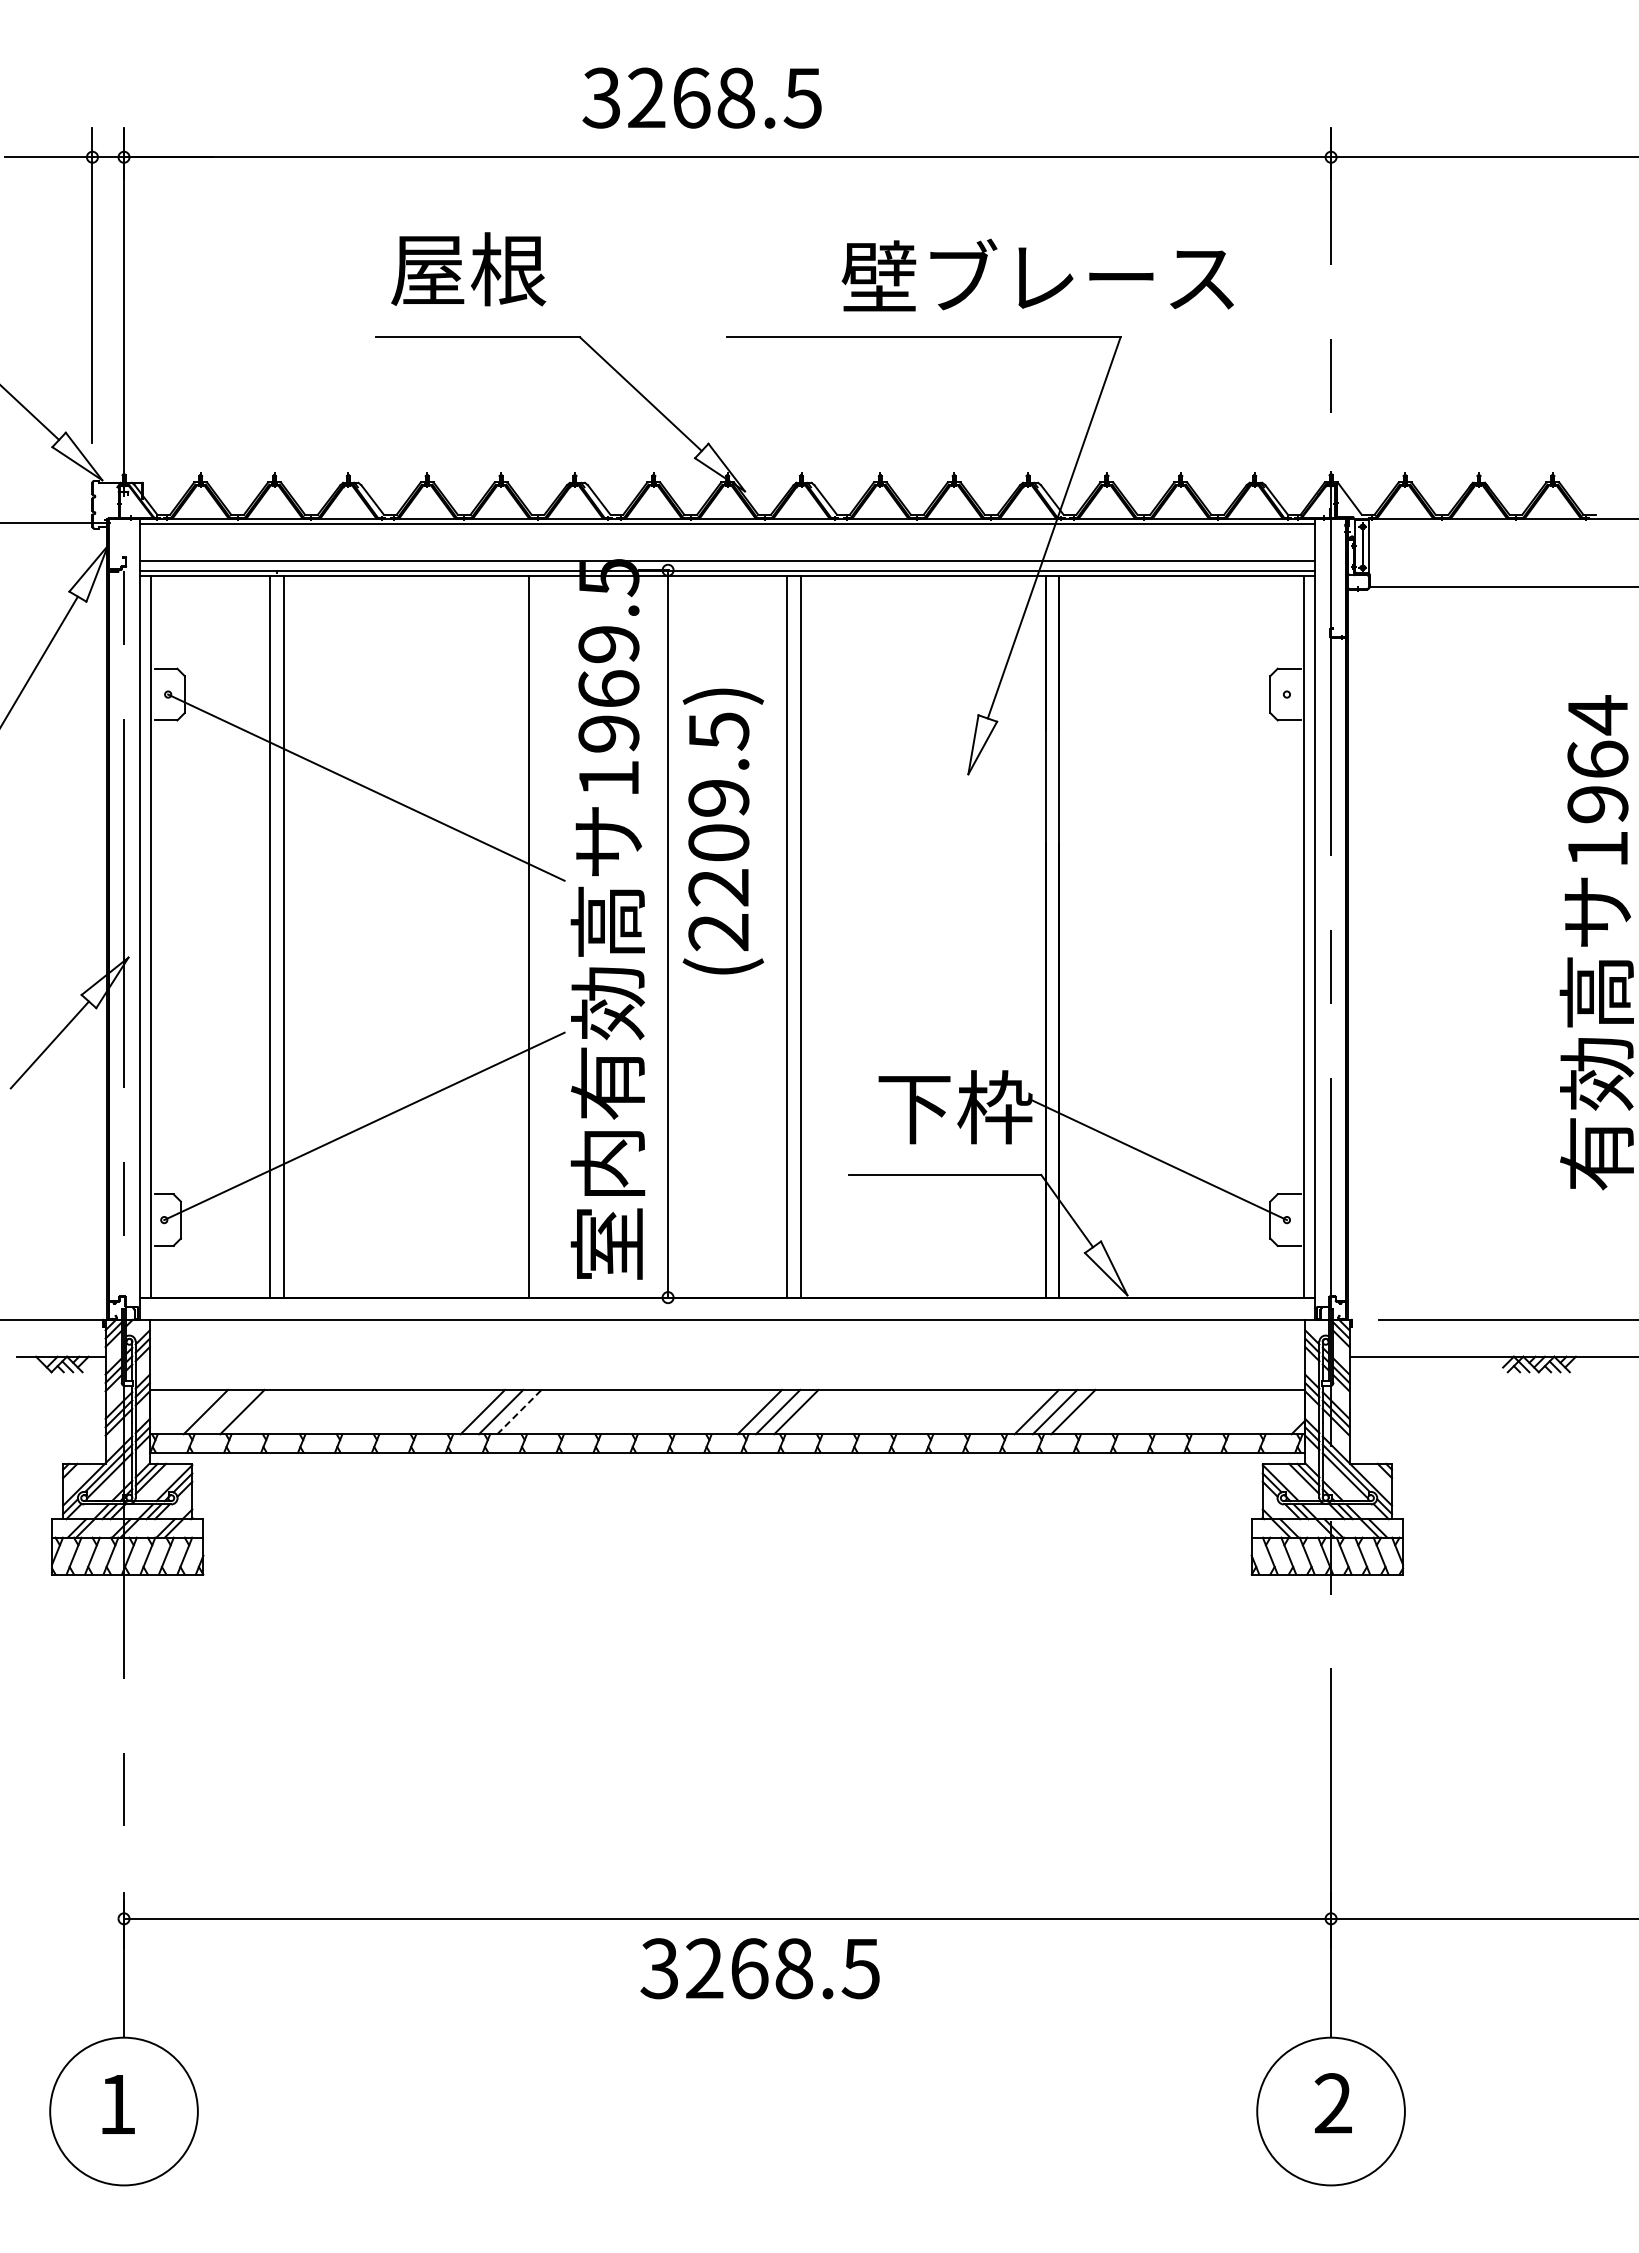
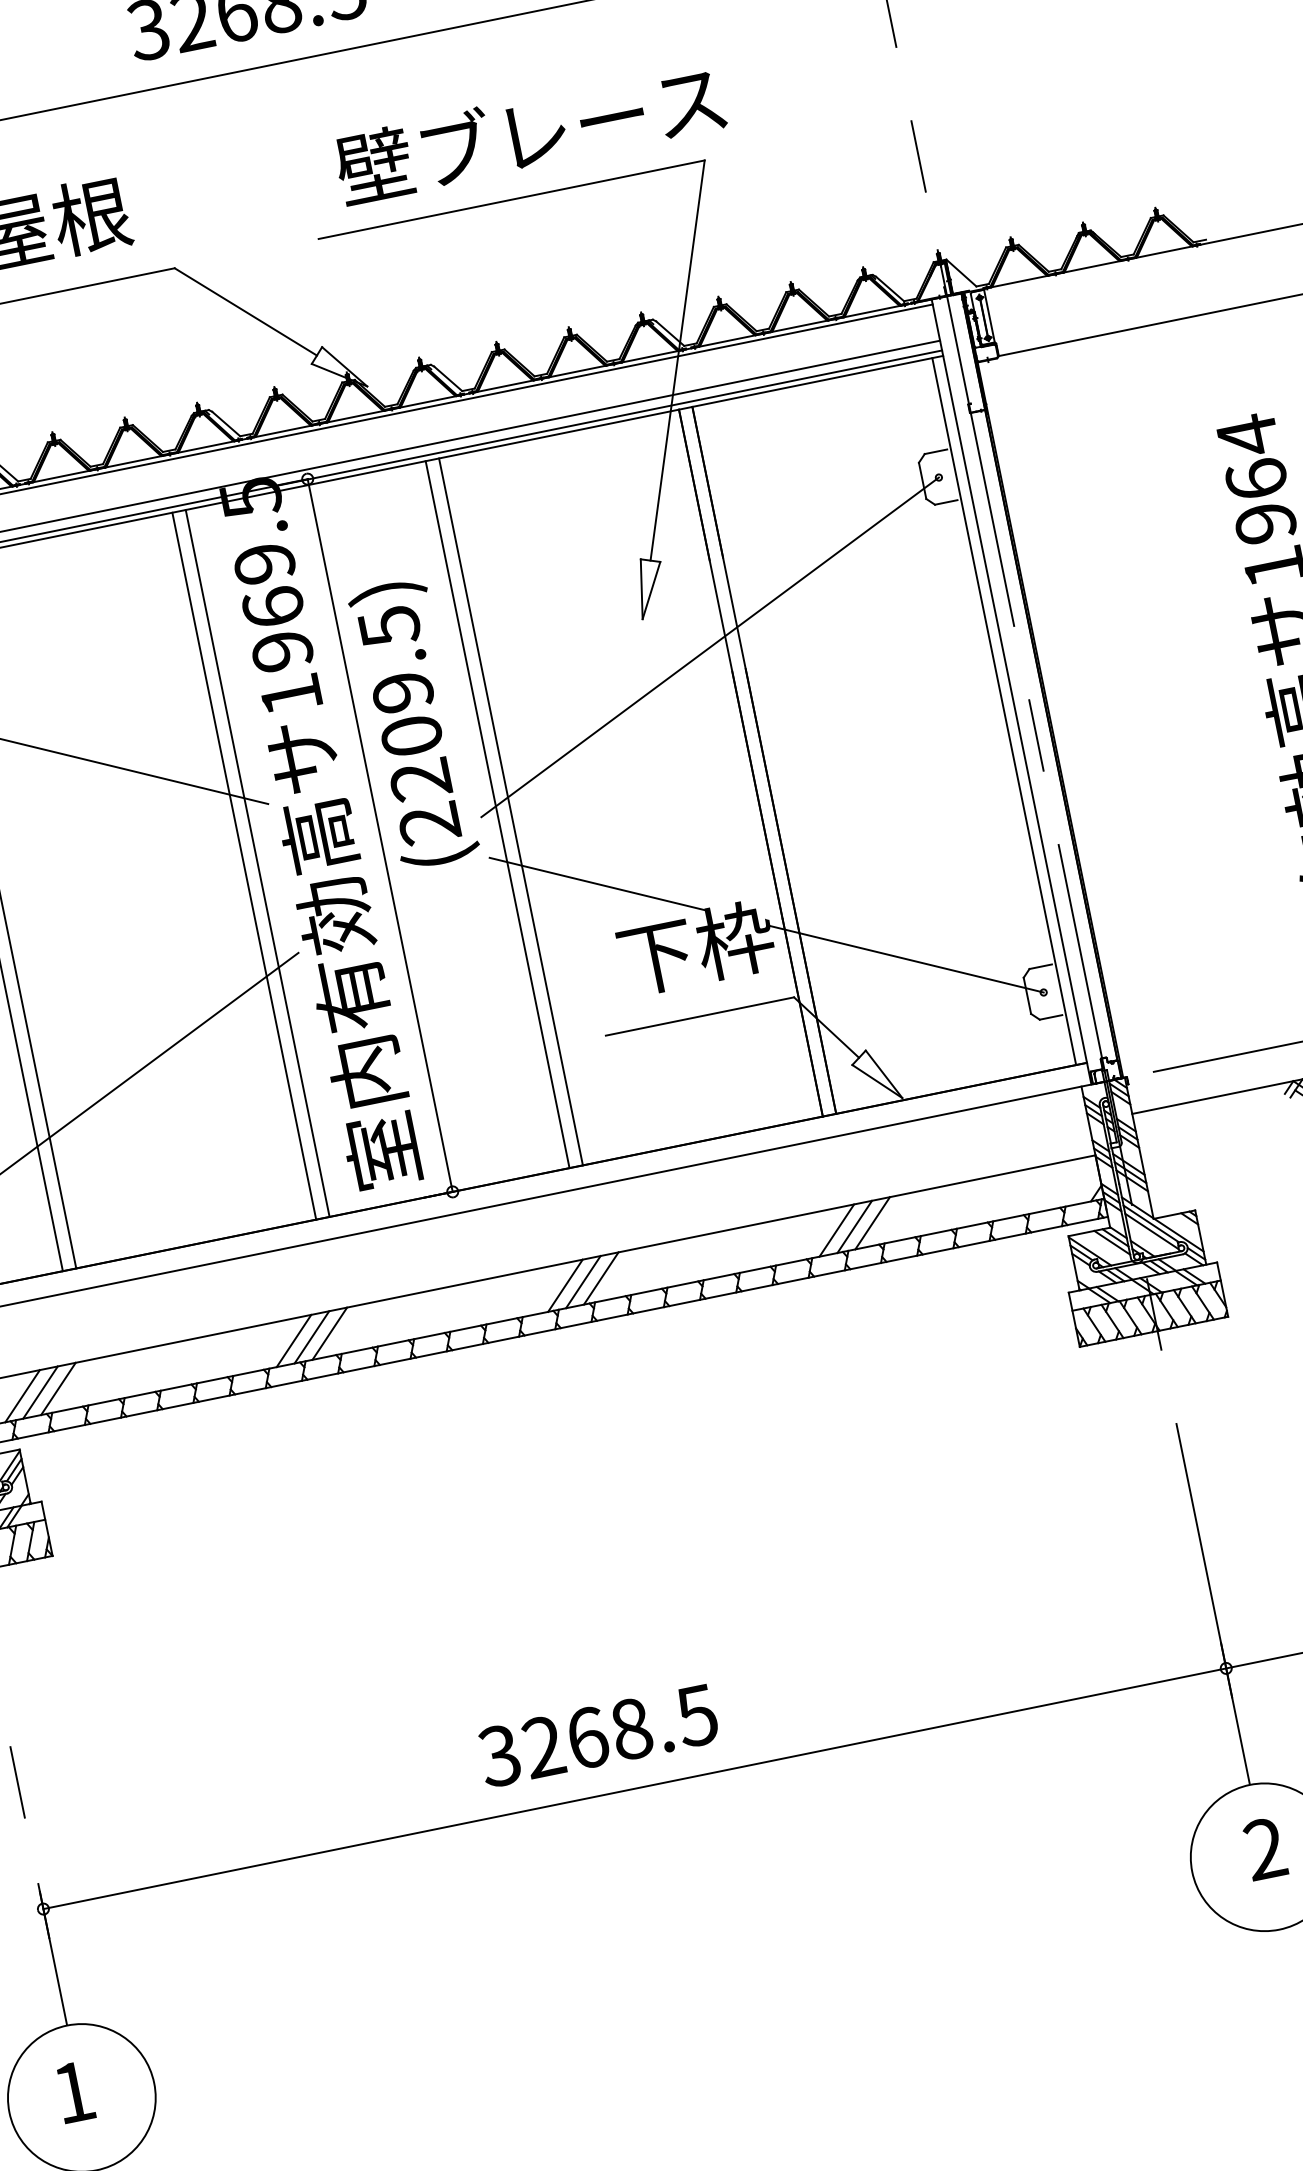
text: (1037, 274) -> (529, 132), moved
line: (1028, 815) -> (709, 647), added
line: (542, 936) -> (257, 863), added
line: (870, 1024) -> (596, 883), added
line: (224, 1411) -> (40, 1391), added
line: (519, 1411) -> (329, 1333), dashed -> solid
text: (759, 1968) -> (597, 1735), moved

